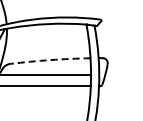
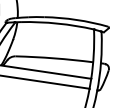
arc: (50, 60) -> (54, 58), dashed -> solid

